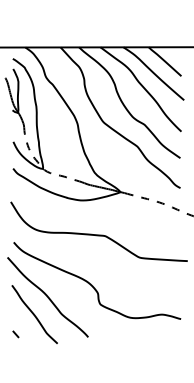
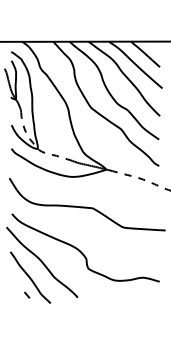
line: (15, 334) -> (26, 295), moved

